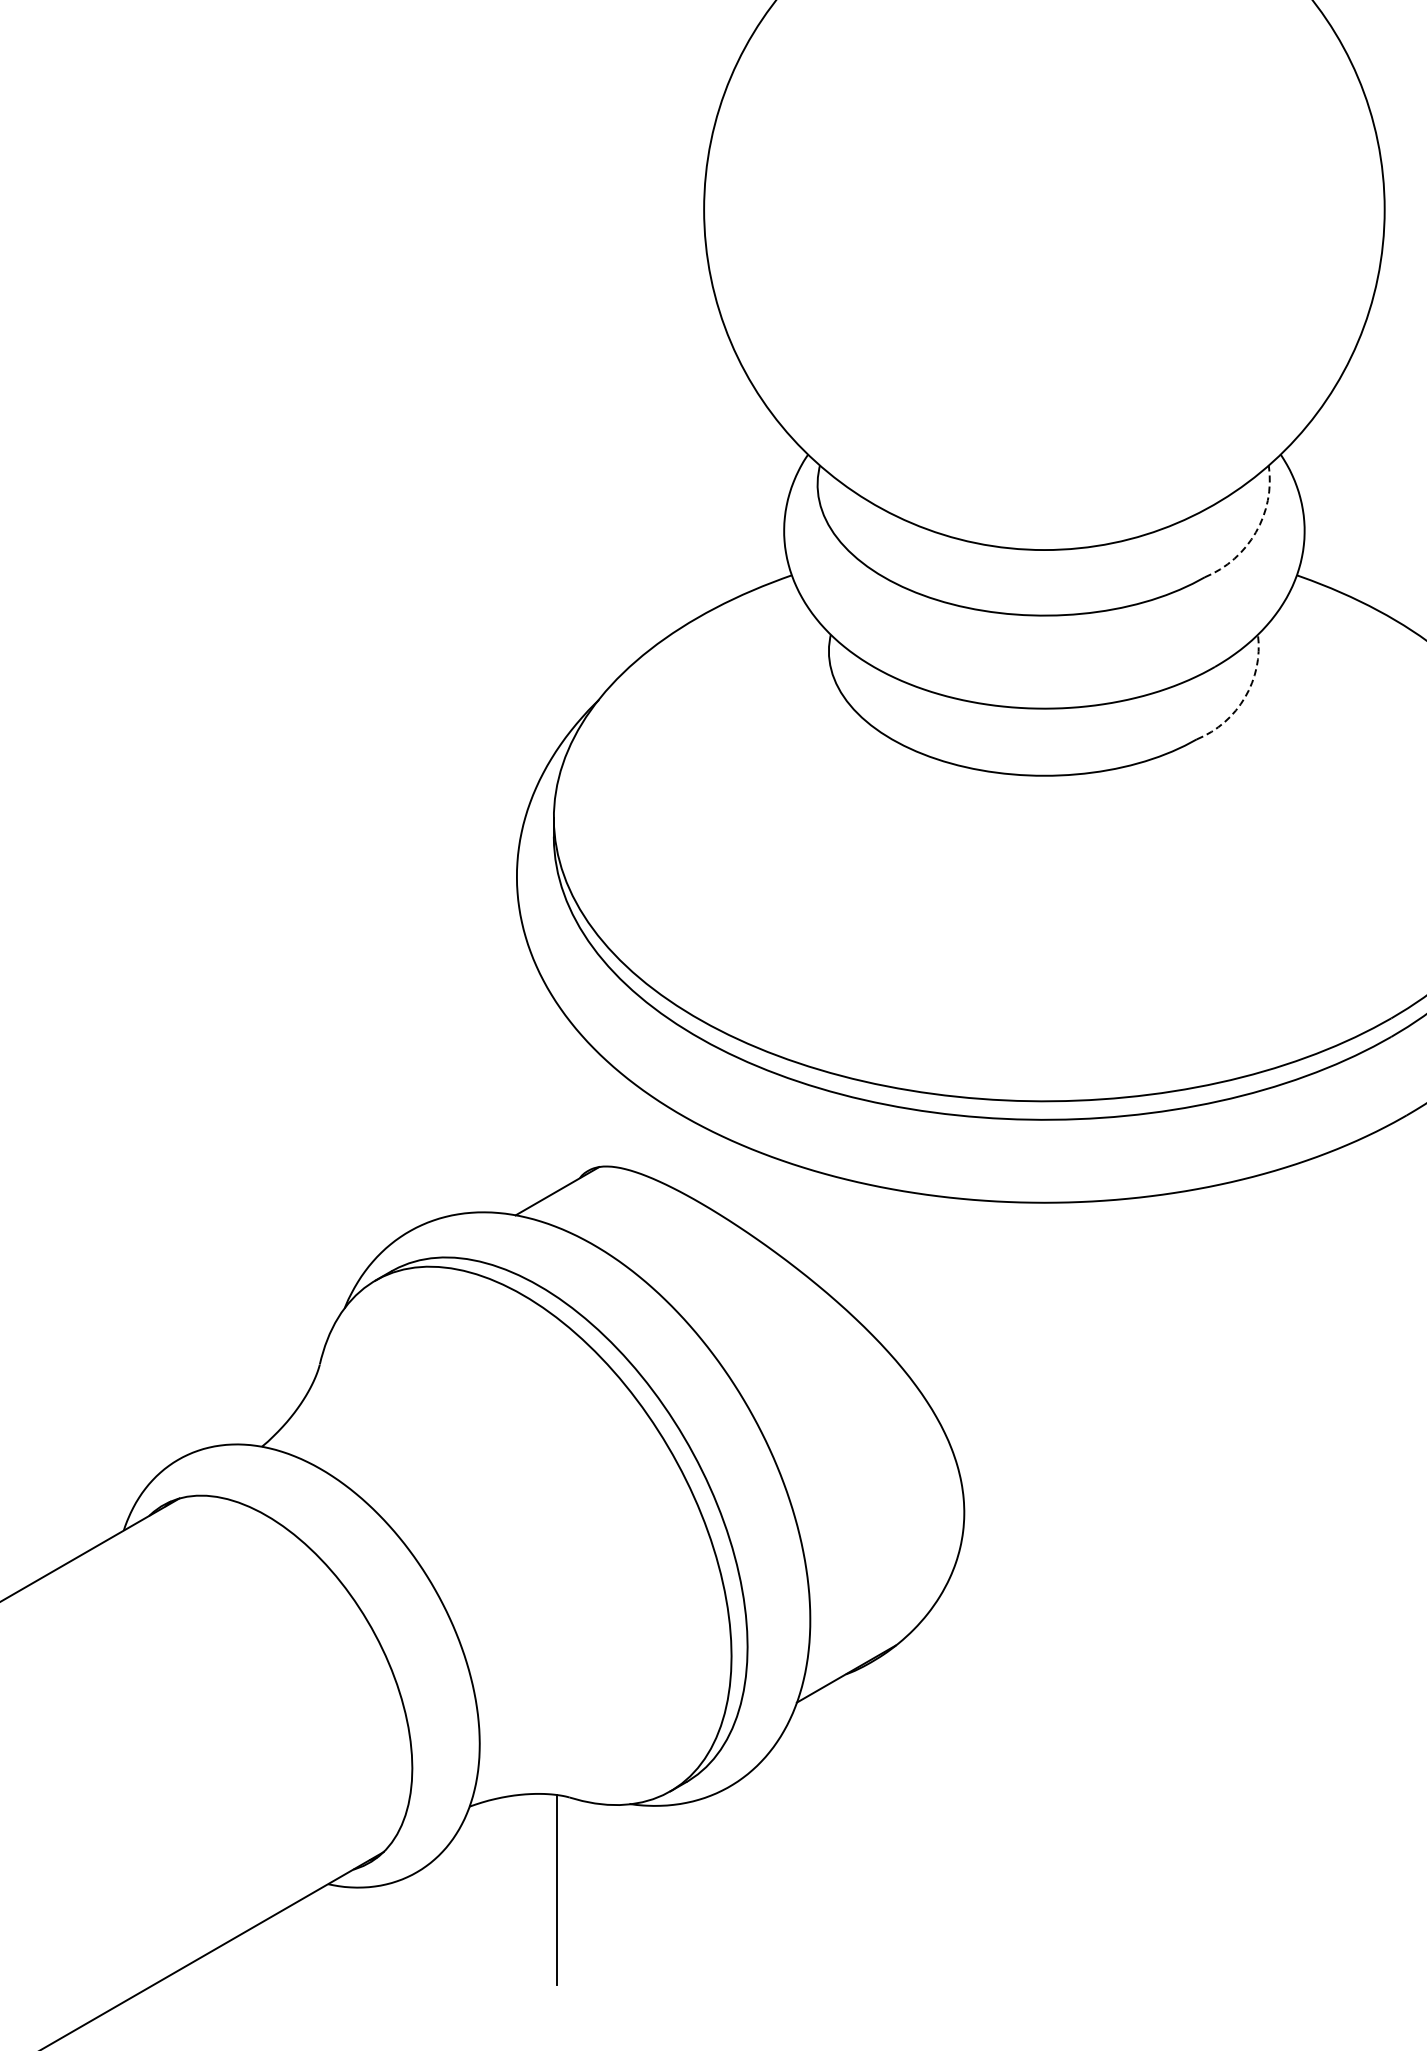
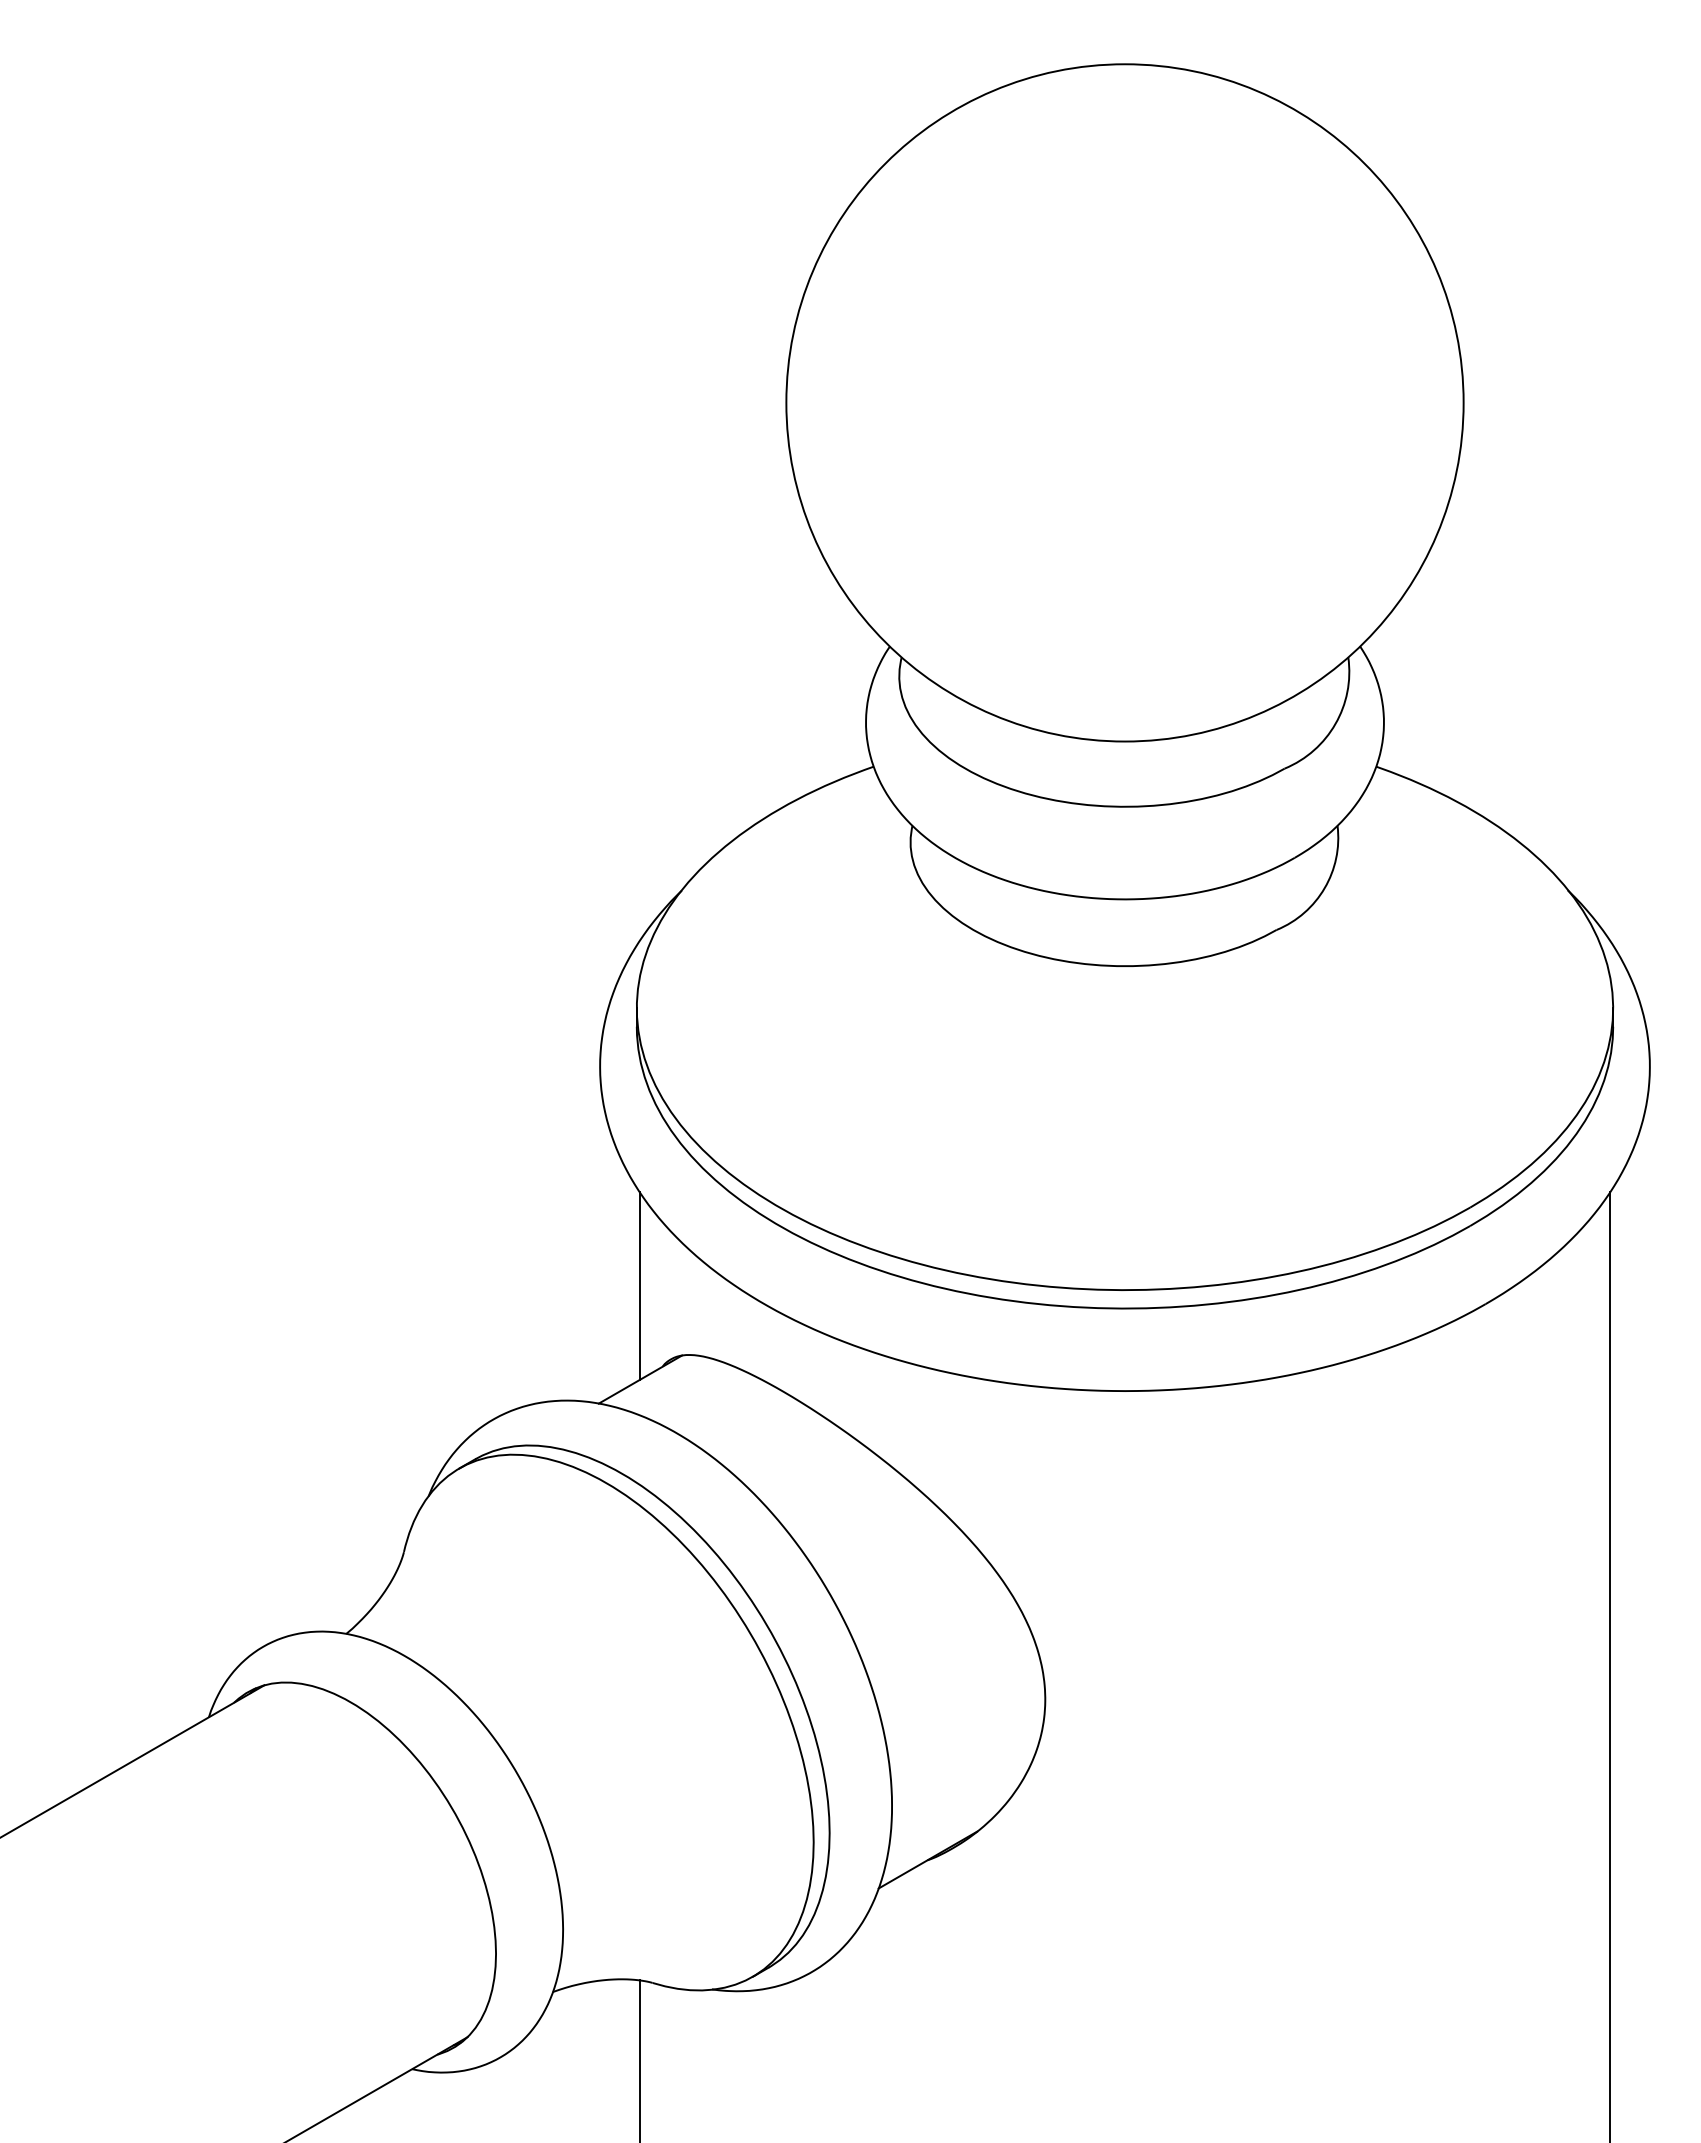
arc: (1255, 531) -> (1335, 723), dashed -> solid
arc: (1244, 697) -> (1324, 888), dashed -> solid
line: (556, 1096) -> (639, 1285), added

